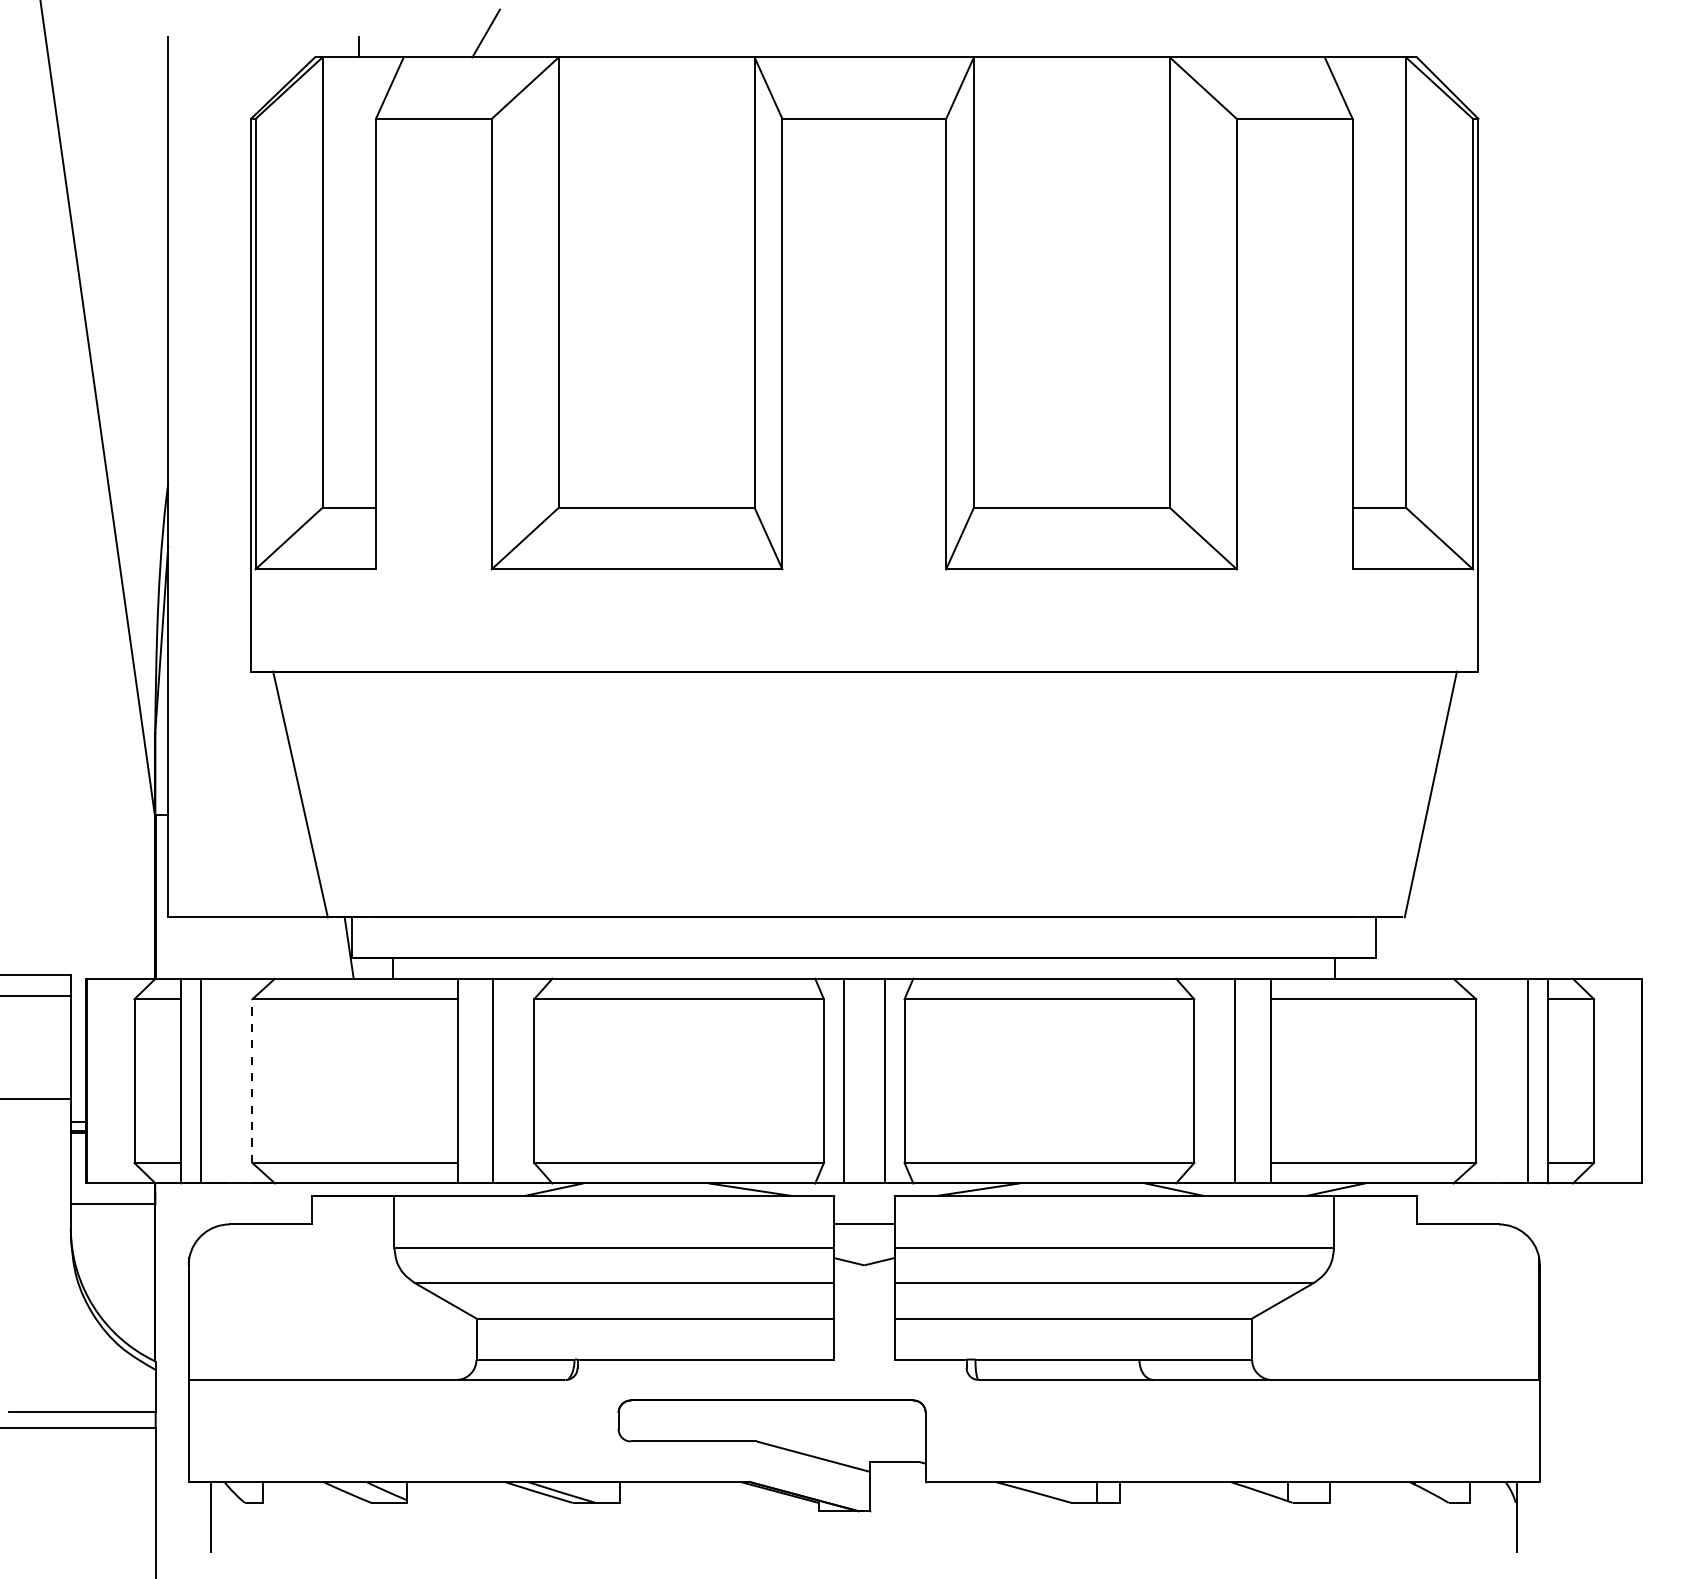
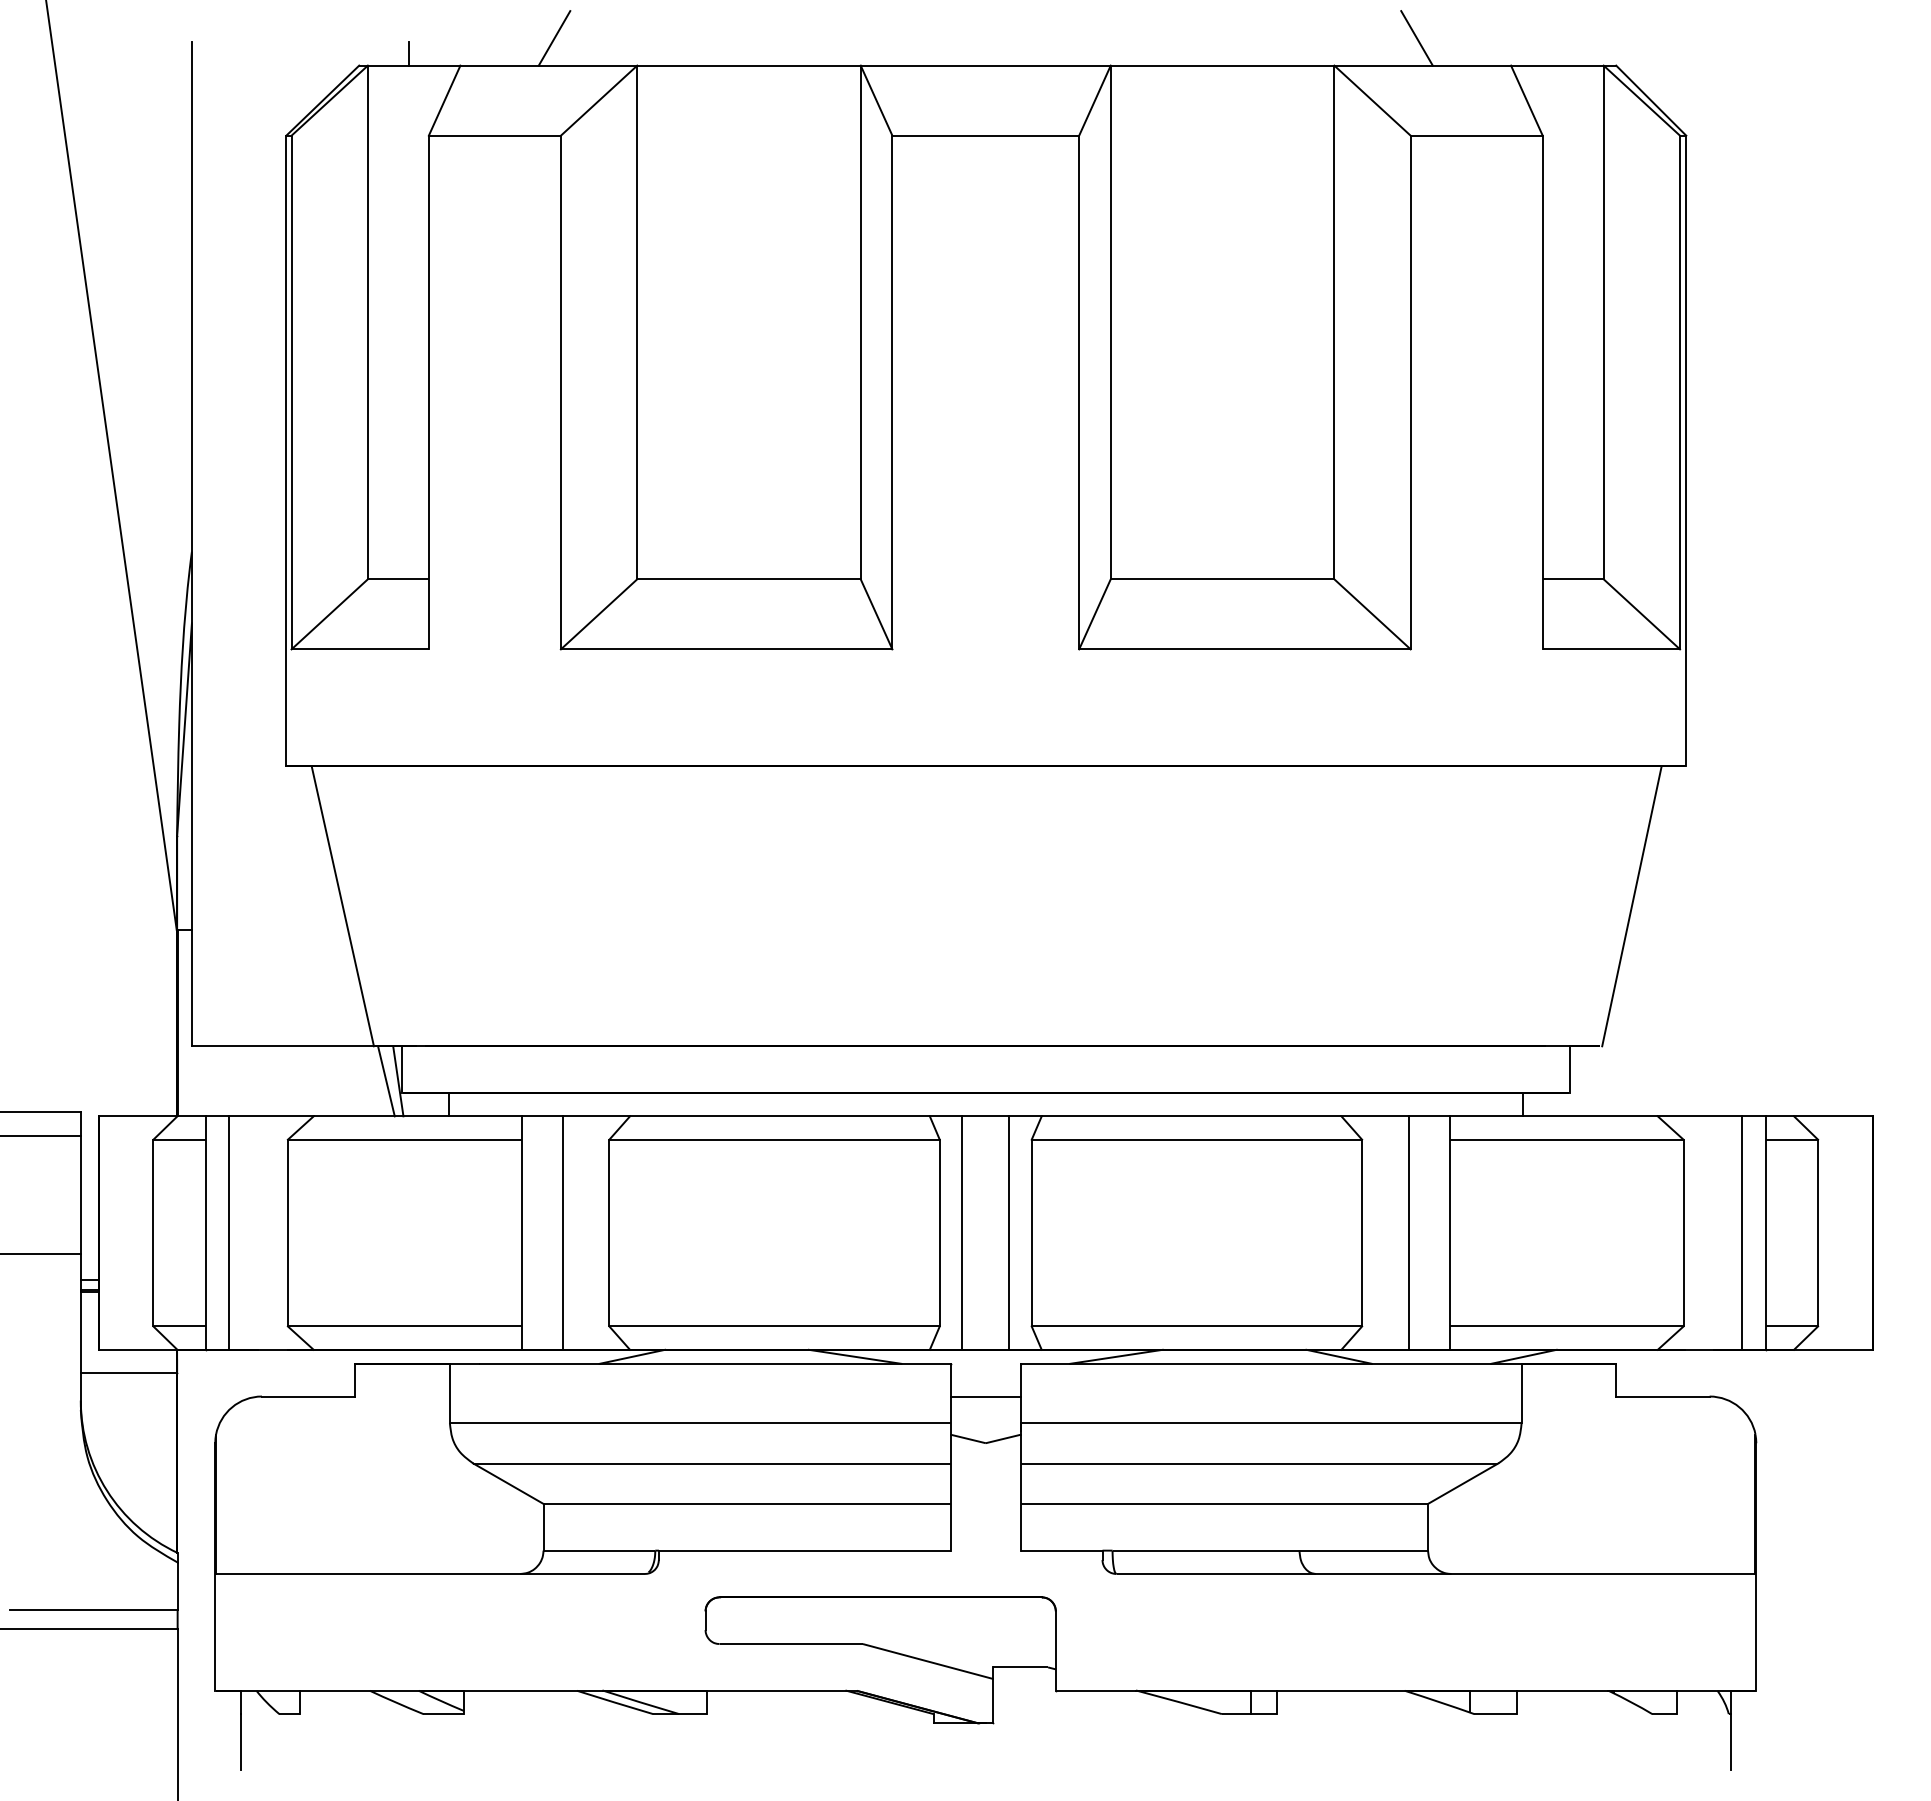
line: (1241, 33) -> (1416, 38), added
line: (338, 948) -> (386, 1081), added
line: (252, 1080) -> (287, 1232), dashed -> solid

